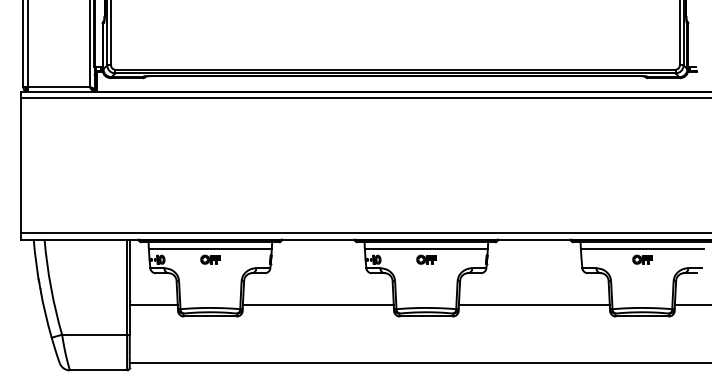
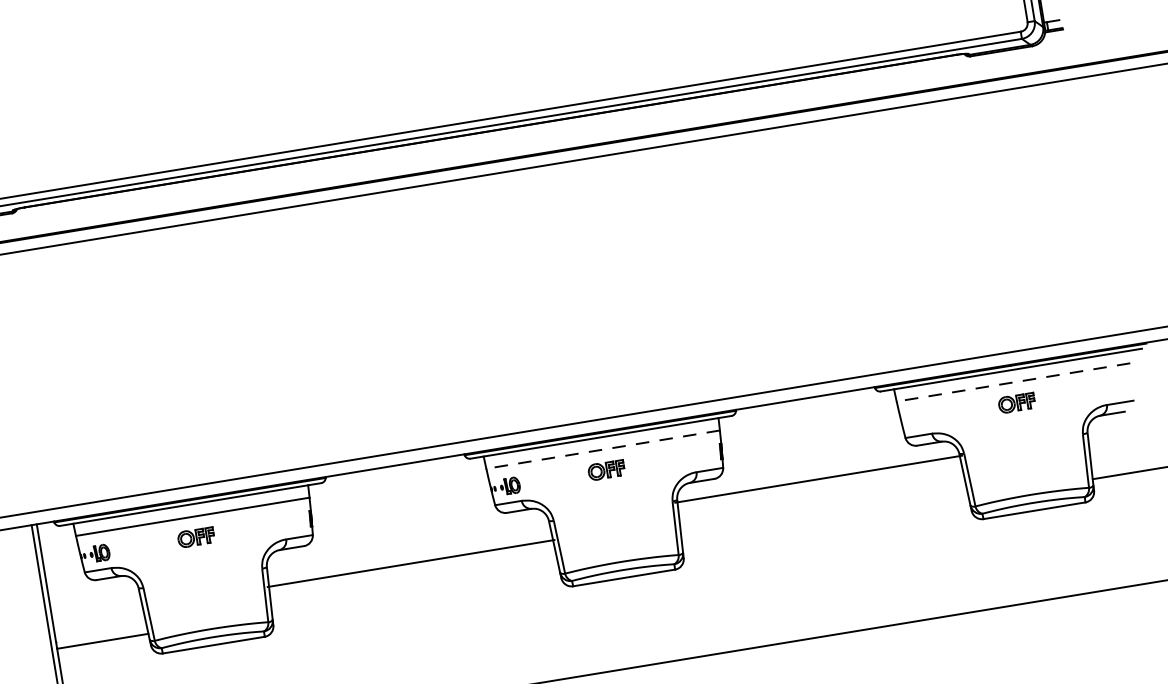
line: (425, 248) -> (601, 449), solid -> dashed
line: (641, 248) -> (1011, 382), solid -> dashed
line: (317, 305) -> (409, 564), moved
line: (533, 305) -> (817, 480), moved

